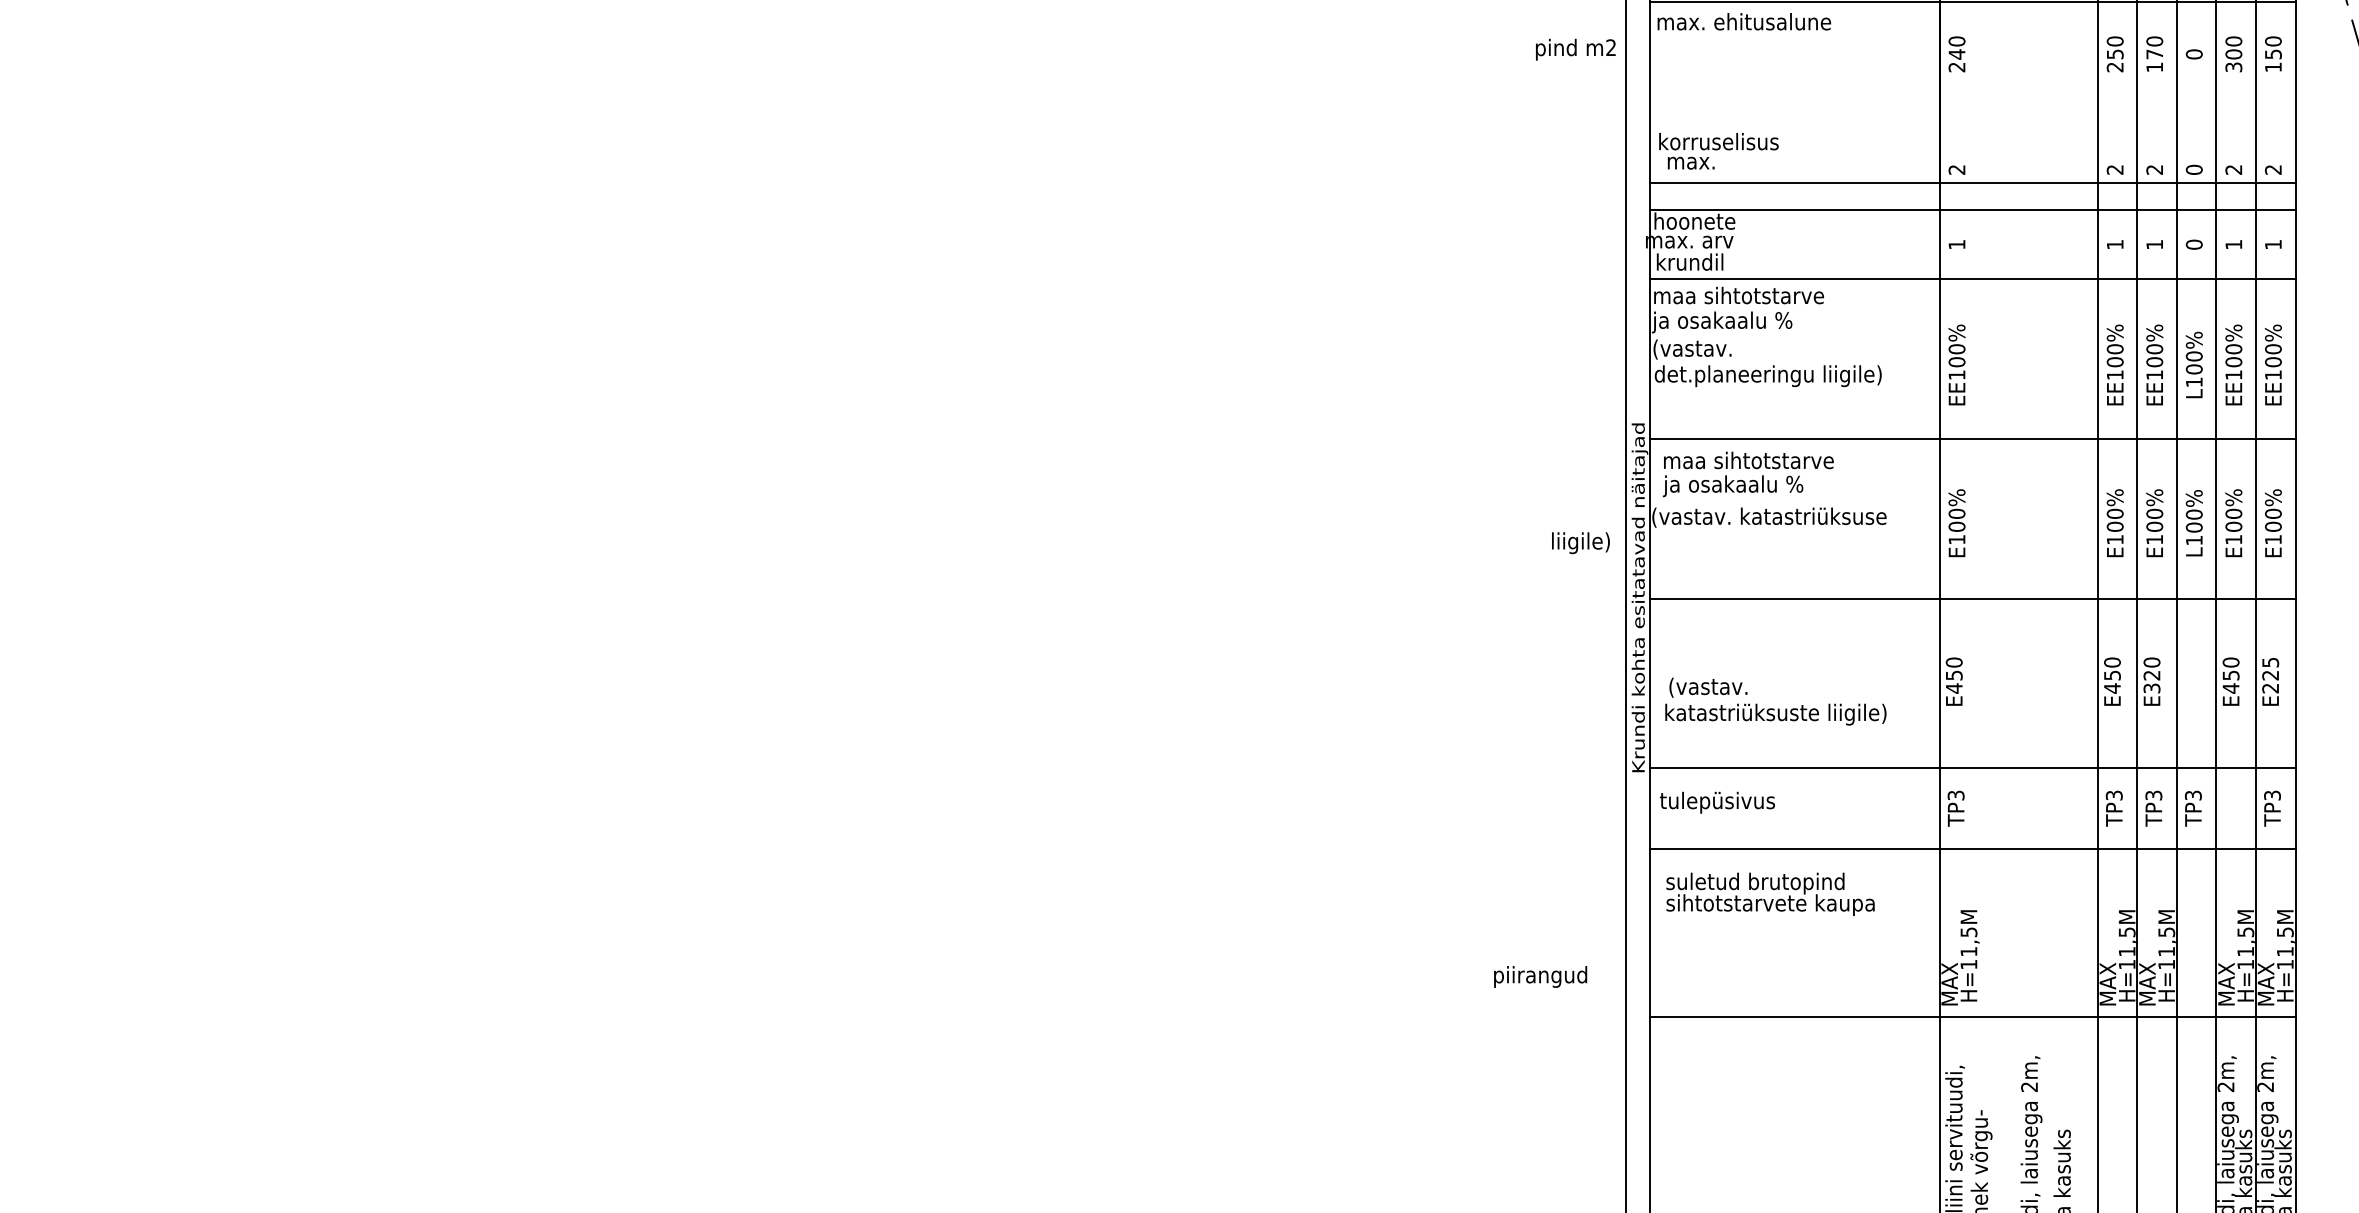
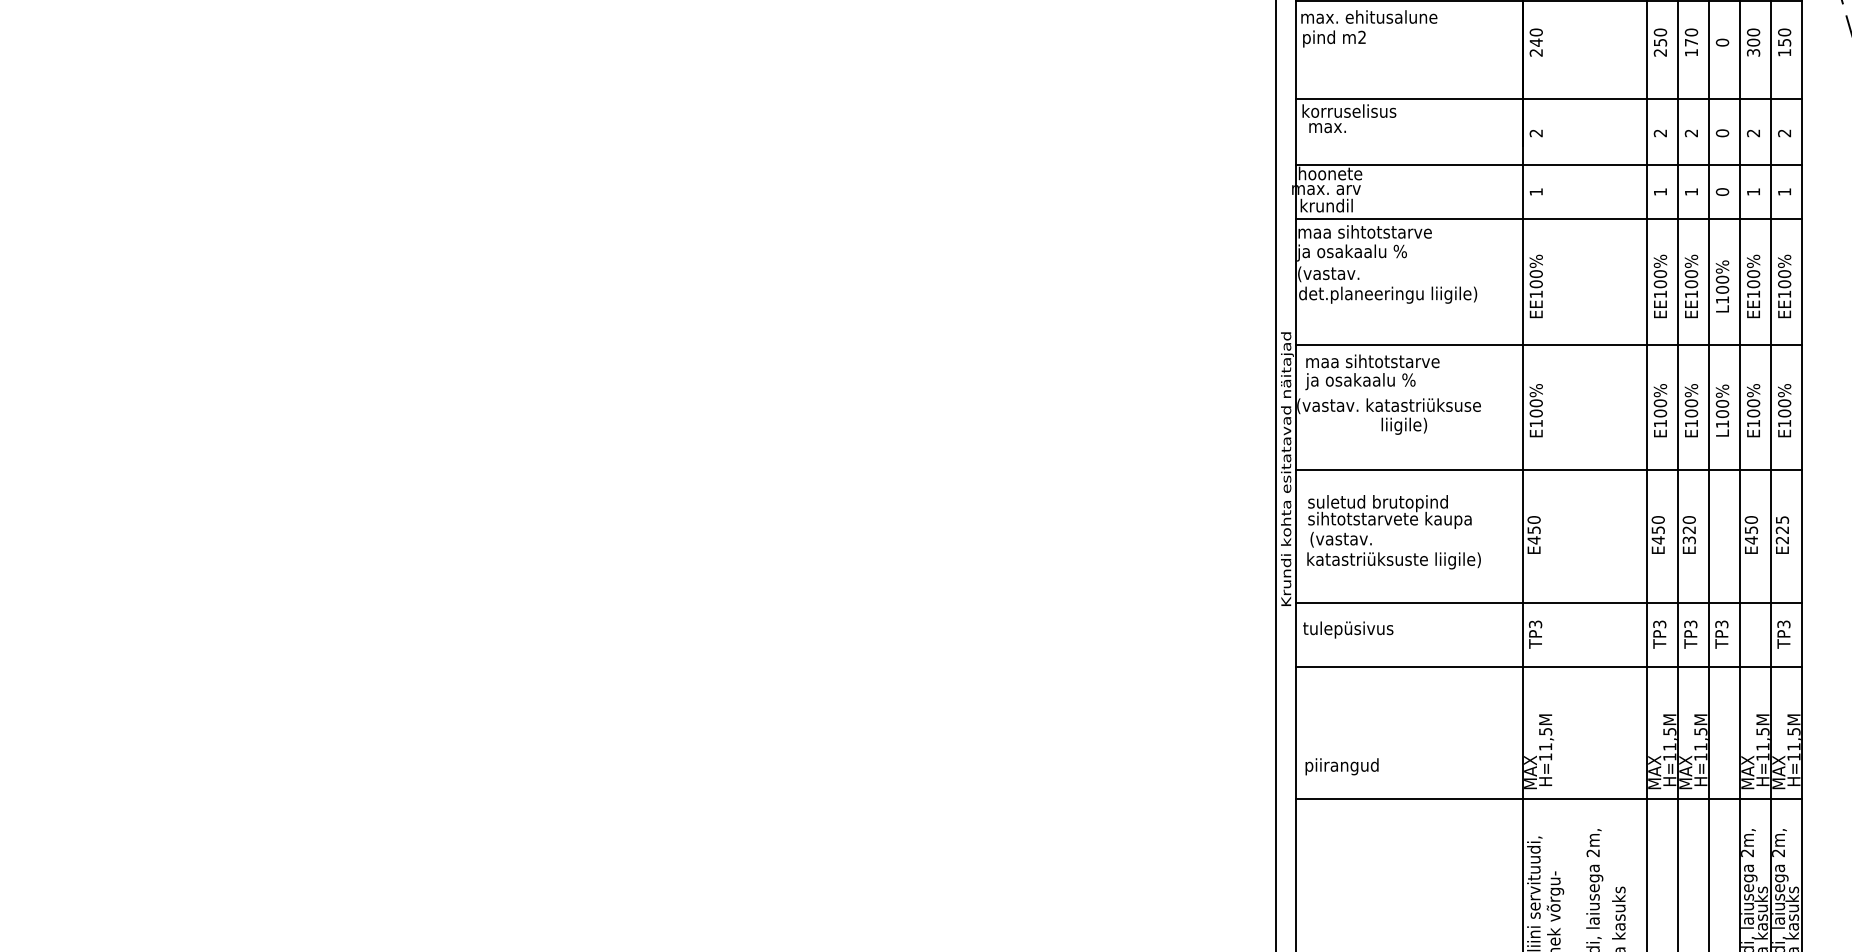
text: (1575, 49) -> (1334, 38), moved
line: (1972, 183) -> (1548, 99), moved
text: (1580, 543) -> (1404, 426), moved
text: (1770, 893) -> (1389, 511), moved
text: (1540, 976) -> (1341, 766), moved

